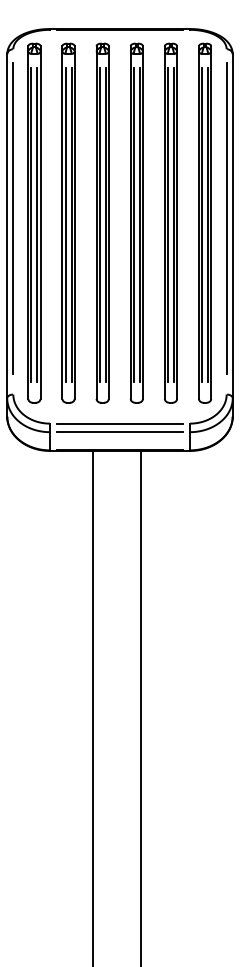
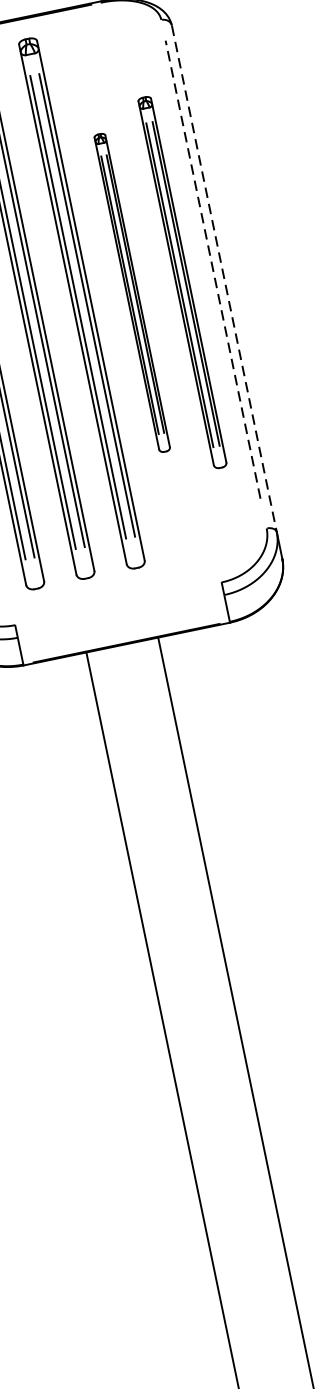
line: (226, 218) -> (212, 269), solid -> dashed
part: (170, 222) -> (131, 292), size x0.6
part: (204, 222) -> (181, 281), size x0.7
line: (232, 226) -> (224, 279), solid -> dashed
line: (119, 423) -> (117, 603), removed
line: (119, 432) -> (120, 617), removed

